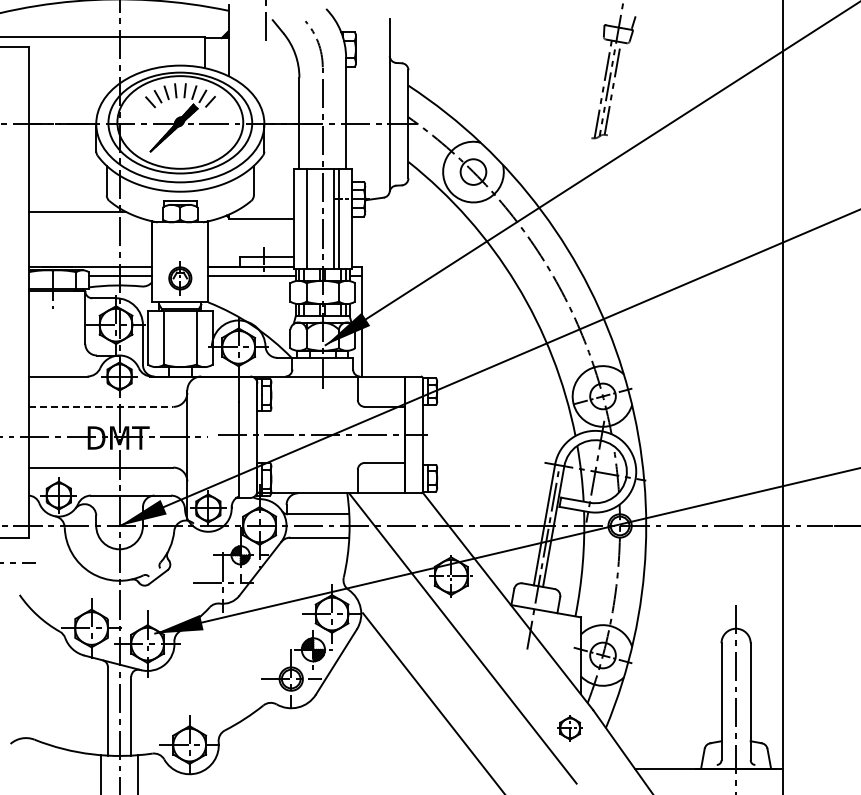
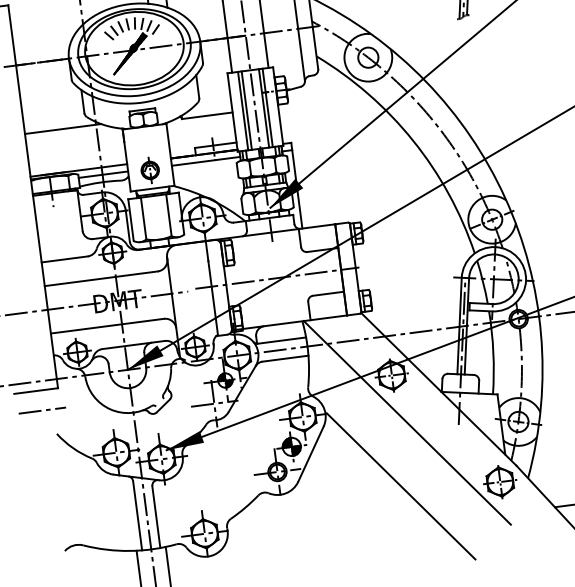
line: (311, 218) -> (246, 110), added
line: (101, 406) -> (101, 278), dashed -> solid
part: (569, 728) -> (499, 482), size x1.67

